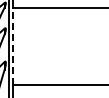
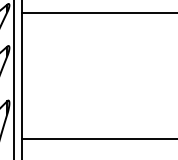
line: (13, 46) -> (21, 75), dashed -> solid

